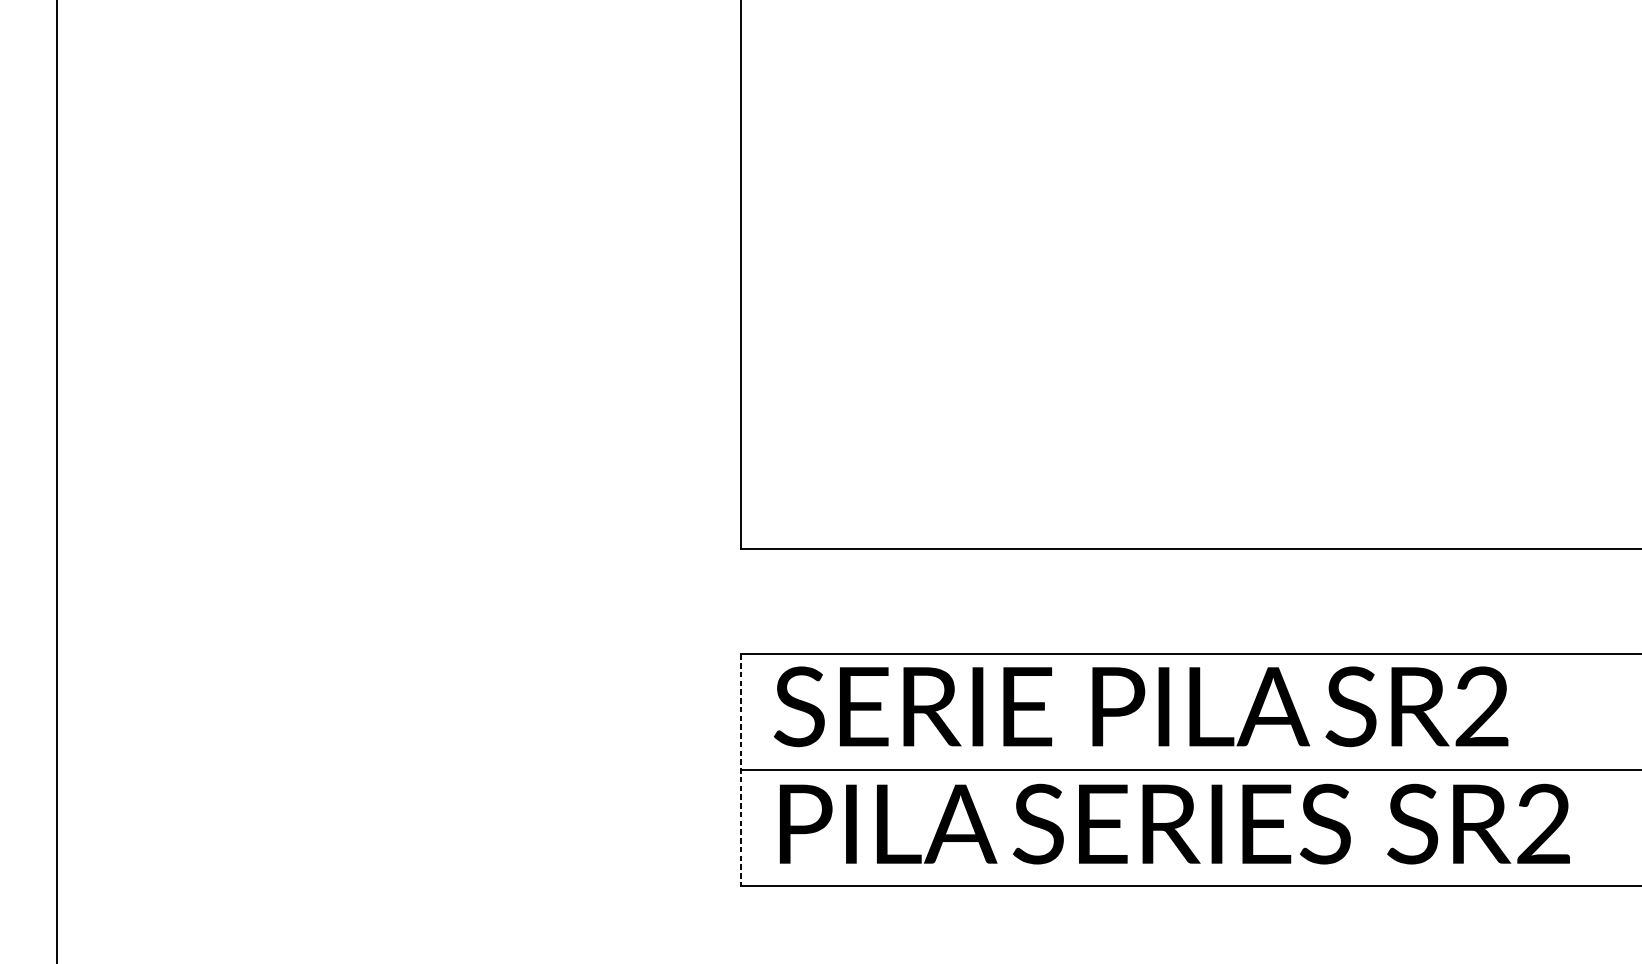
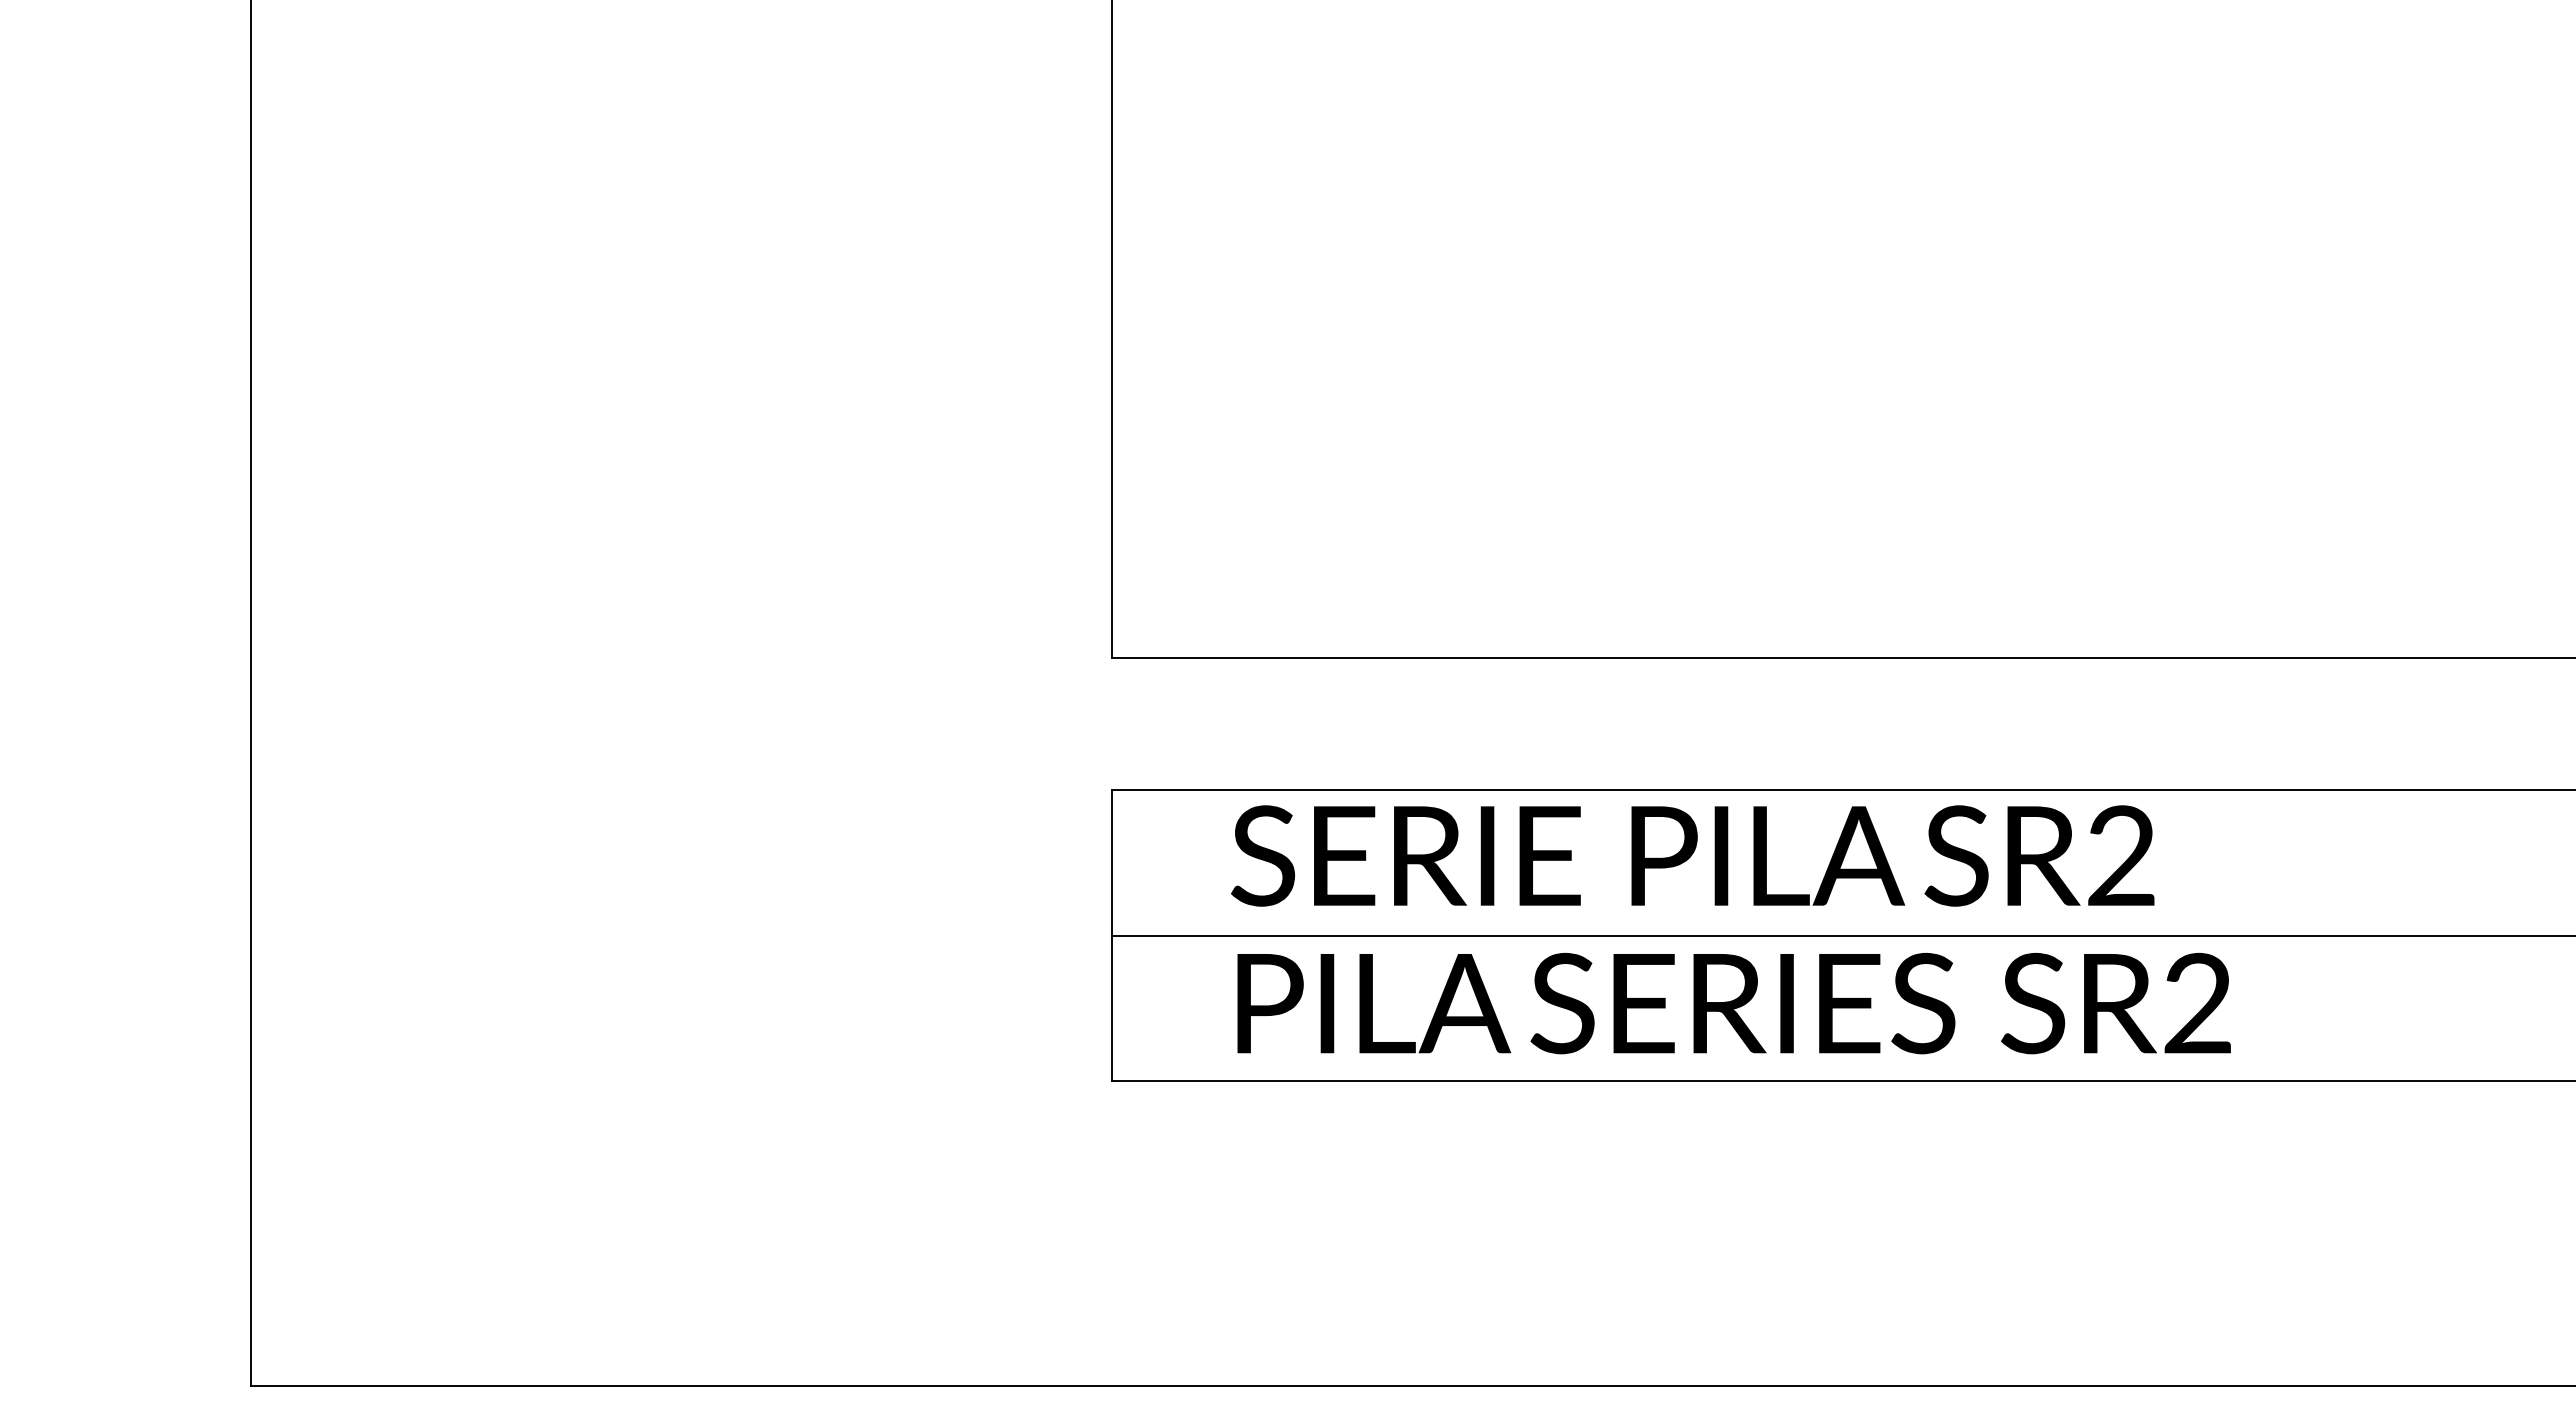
text: (1140, 706) -> (1692, 855), moved
line: (740, 770) -> (1111, 935), dashed -> solid
text: (1174, 824) -> (1733, 1003), moved

